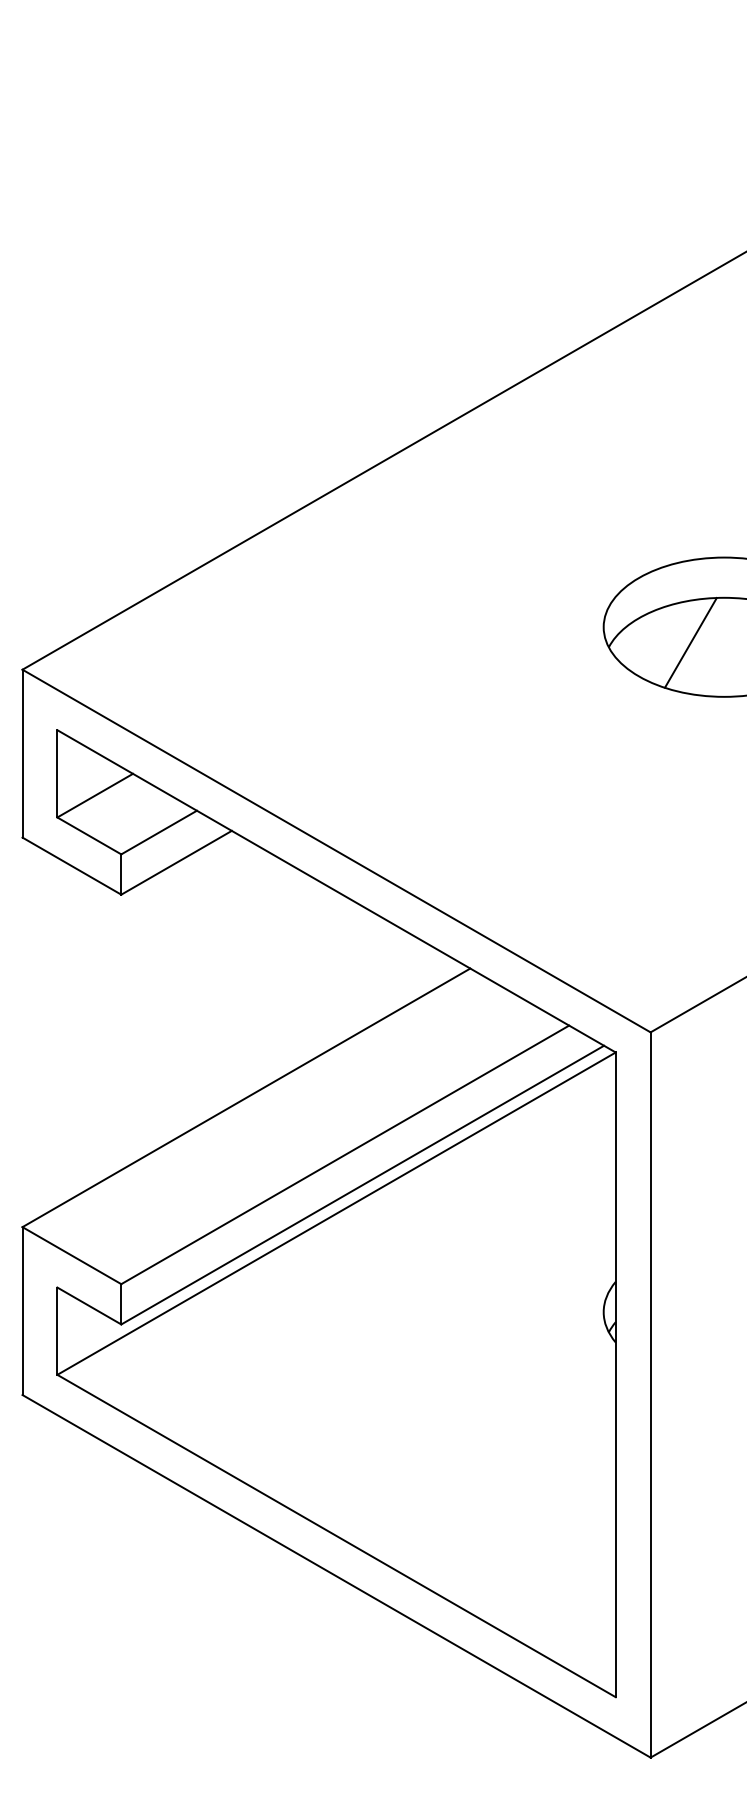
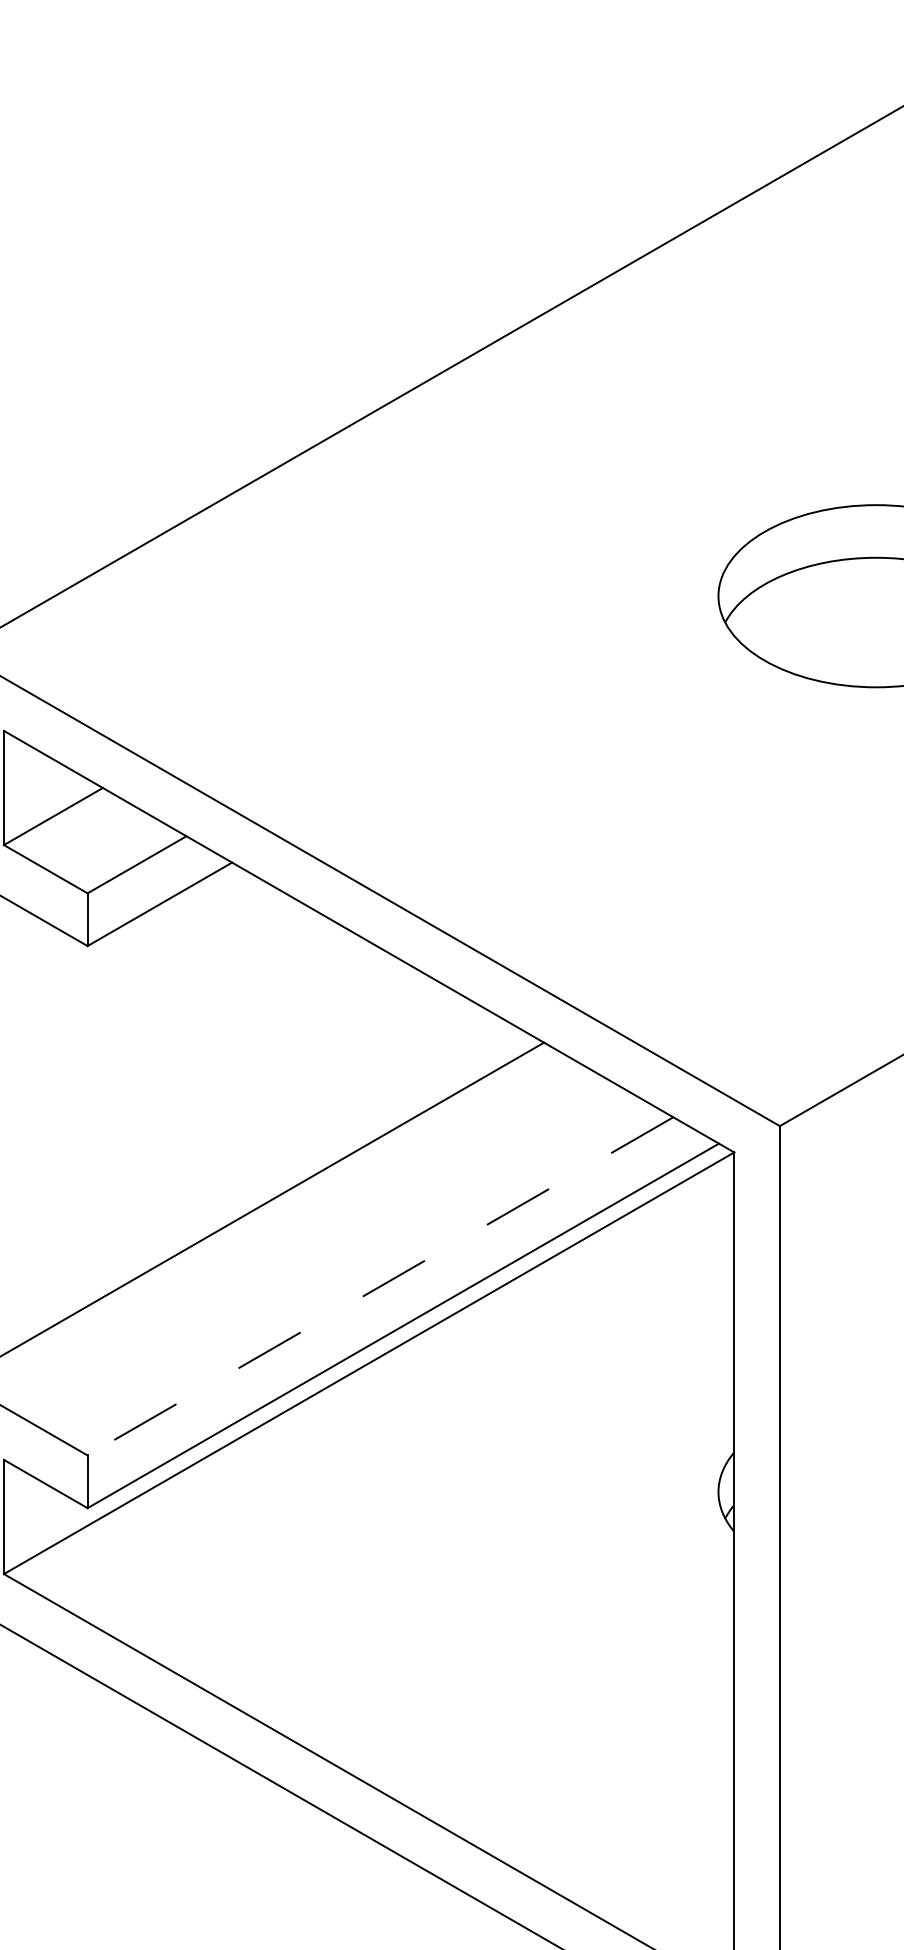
line: (690, 642) -> (832, 616), removed
line: (345, 1154) -> (380, 1285), solid -> dashed

